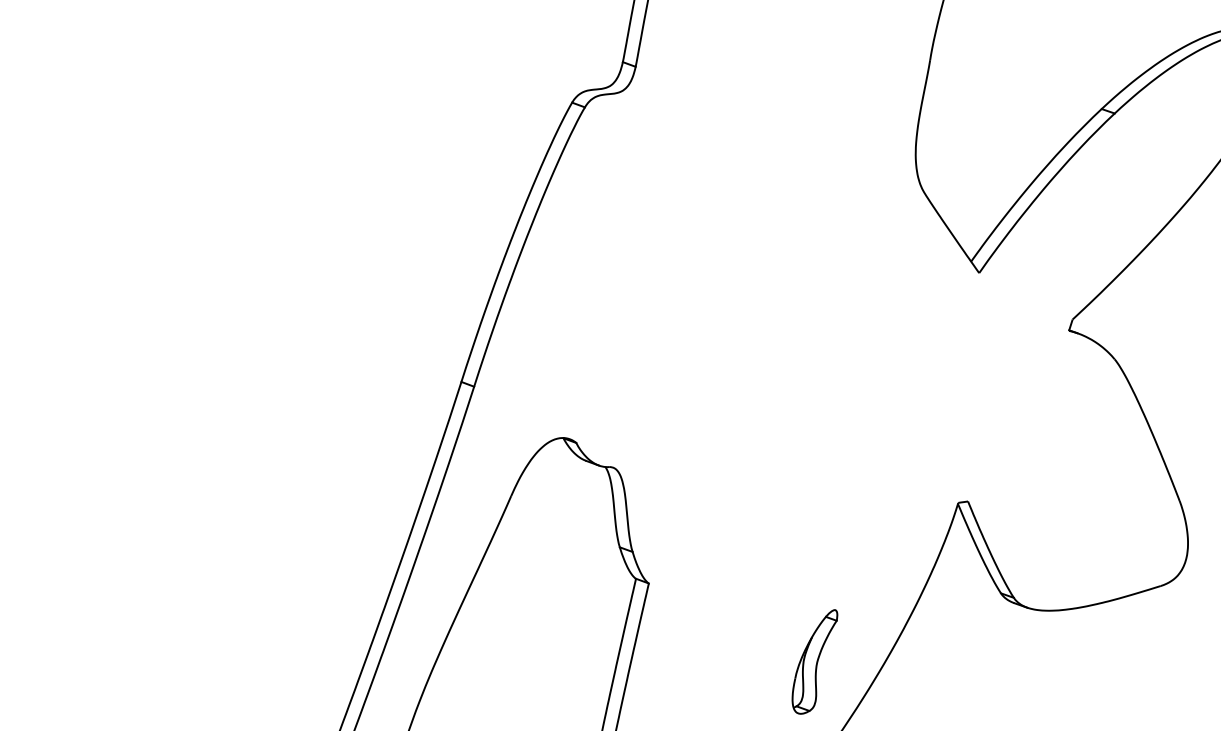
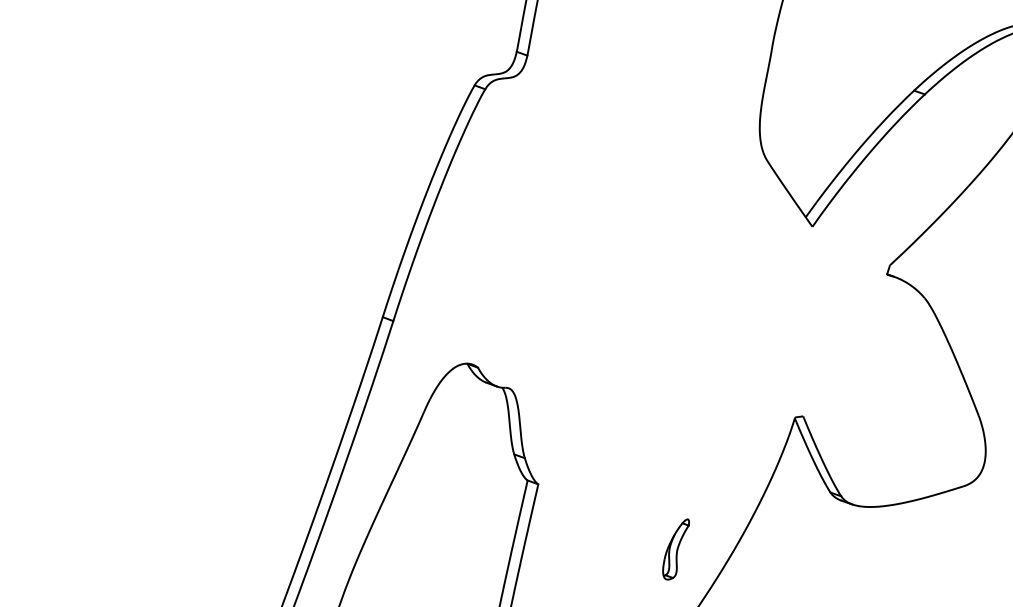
part: (814, 661) -> (675, 549), size x0.7

